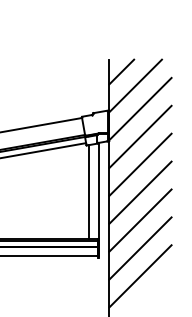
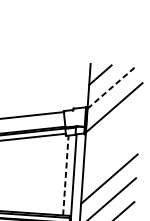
line: (136, 85) -> (112, 87), solid -> dashed
line: (140, 136) -> (112, 131), removed
line: (140, 164) -> (110, 155), removed
line: (89, 191) -> (65, 175), solid -> dashed

